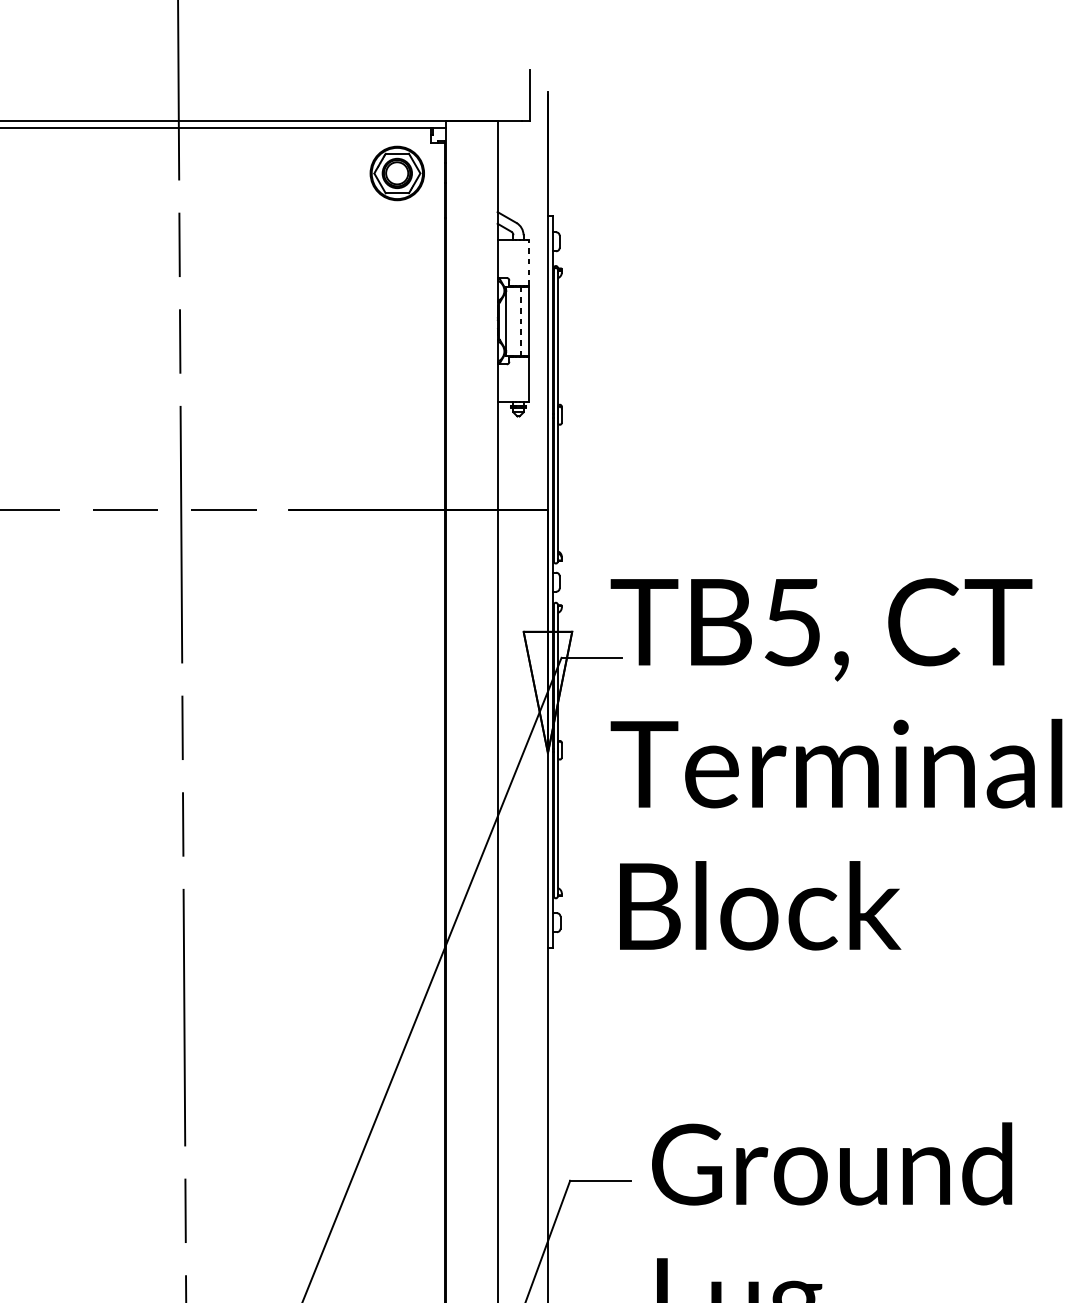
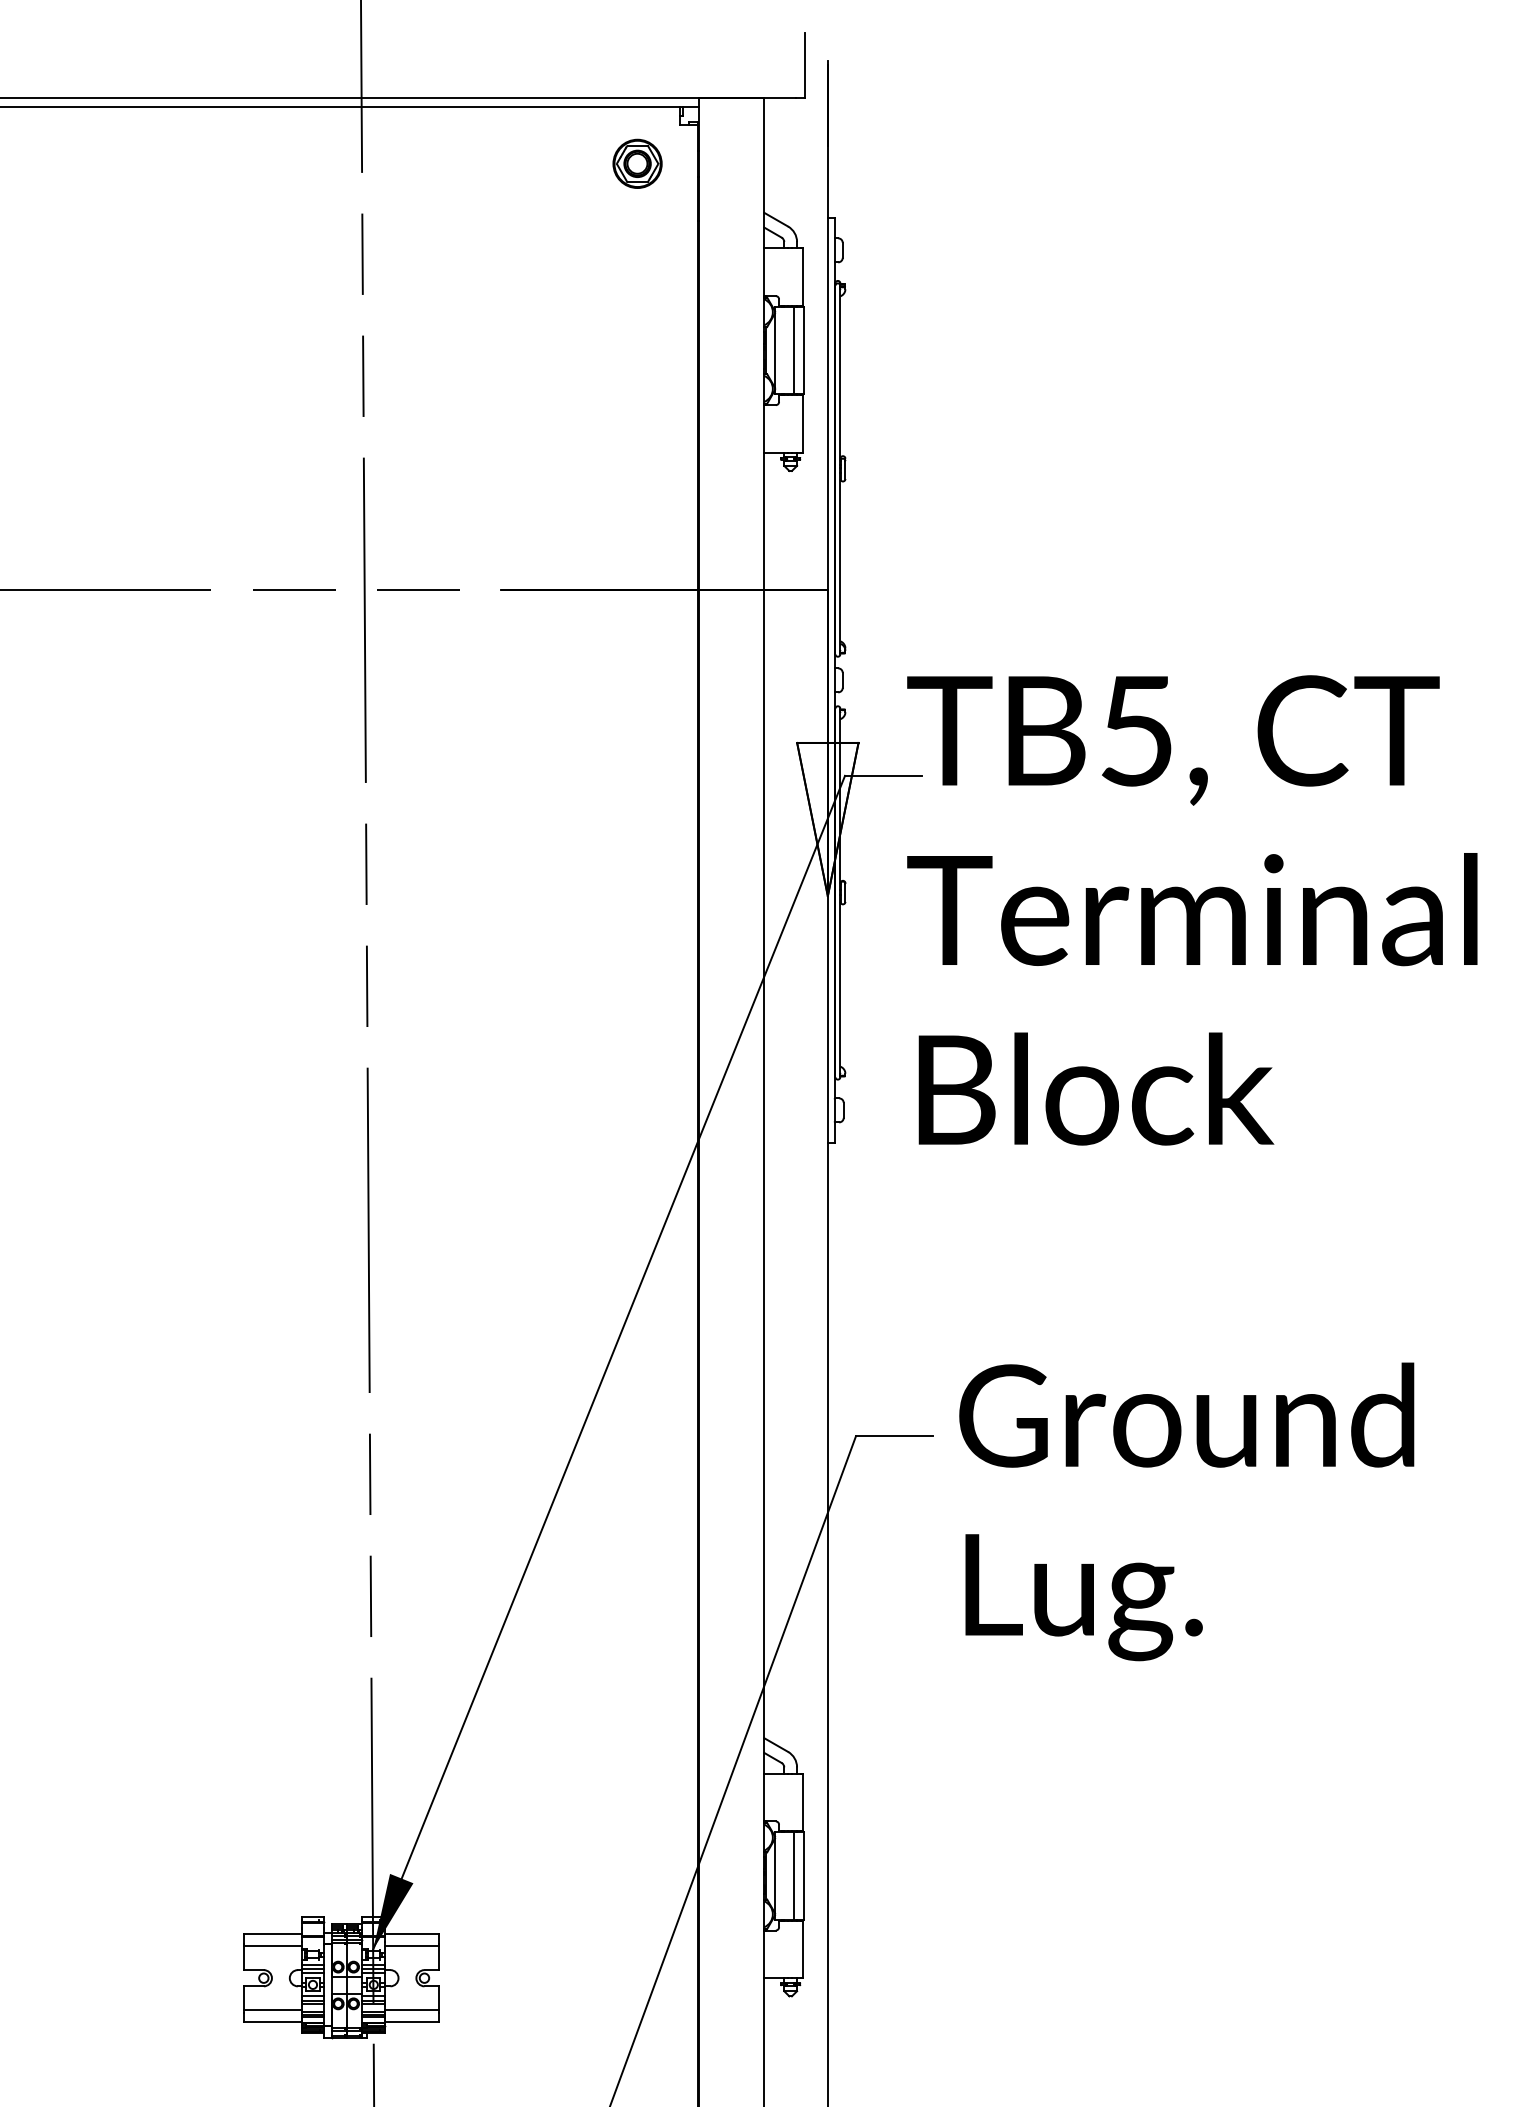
part: (397, 173) -> (637, 163), size x0.71
line: (528, 263) -> (803, 277), dashed -> solid
line: (520, 321) -> (793, 350), dashed -> solid

